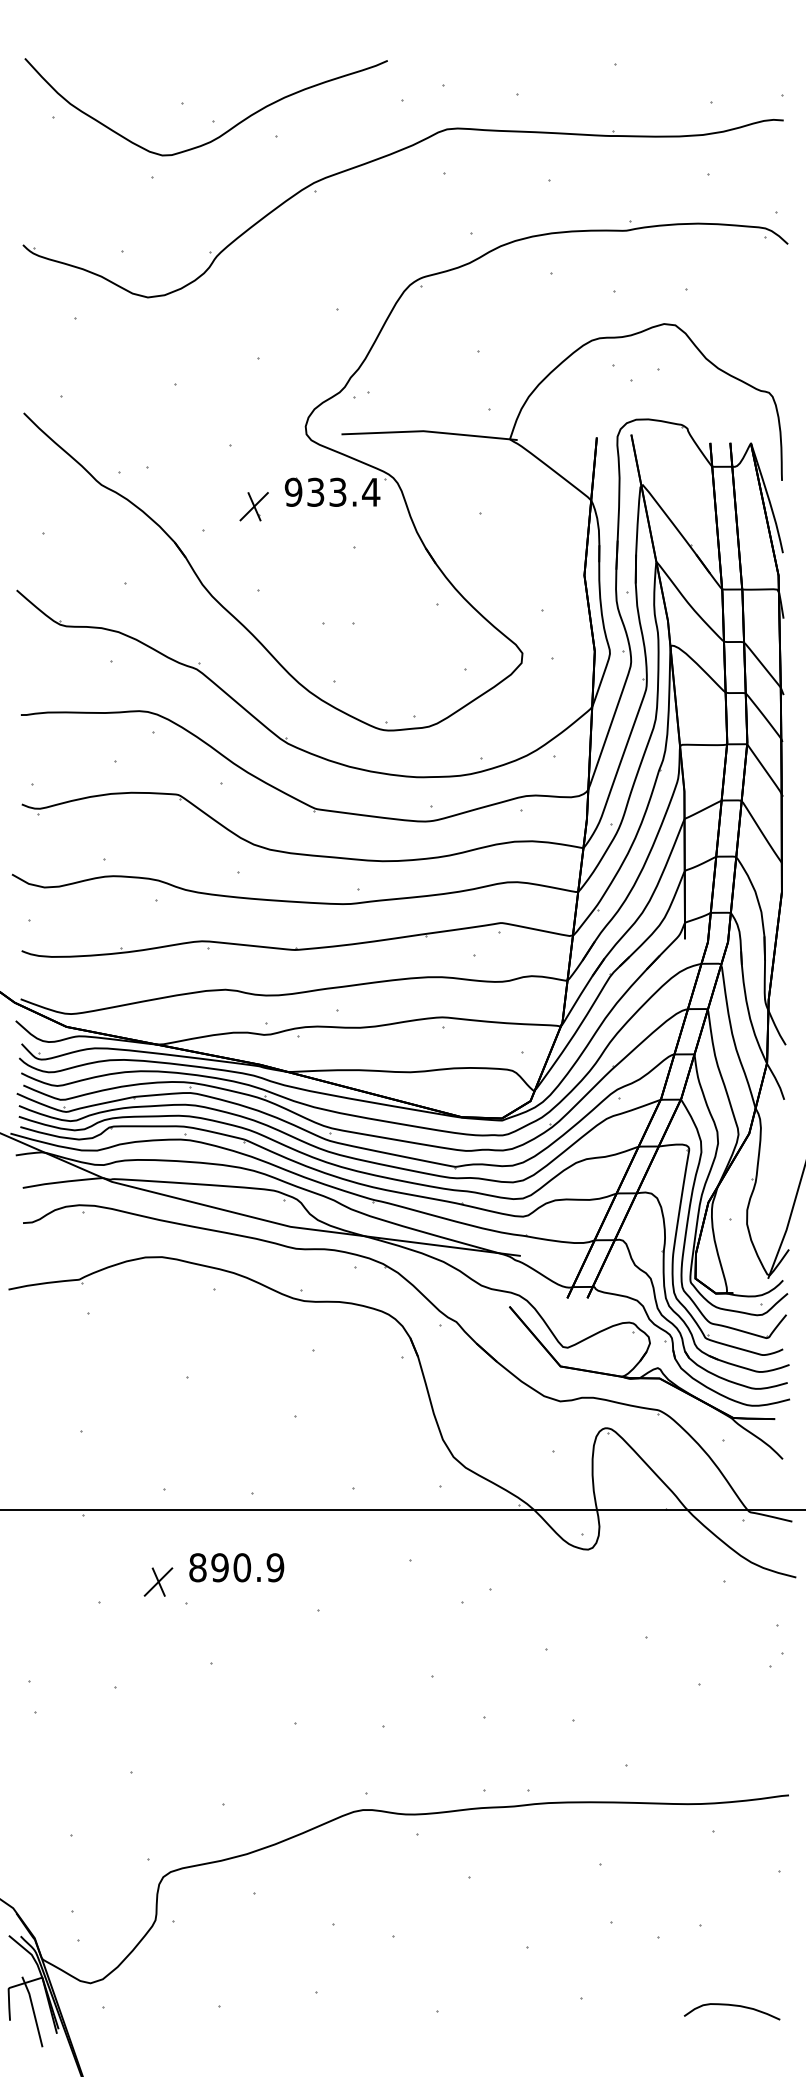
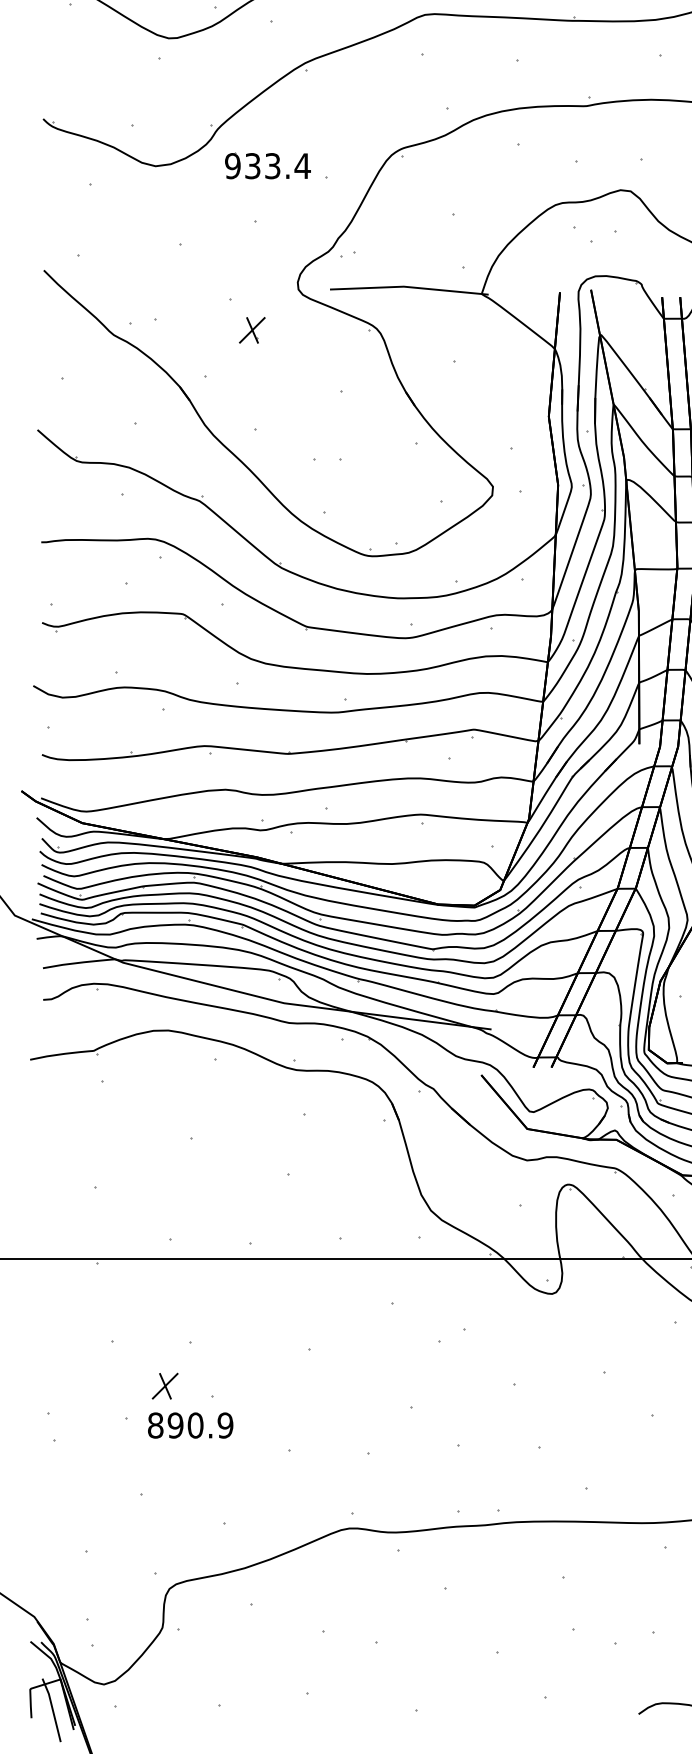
part: (332, 491) -> (267, 165), moved
part: (253, 506) -> (251, 330), moved
text: (236, 1567) -> (190, 1425), moved
part: (158, 1581) -> (165, 1385), moved

